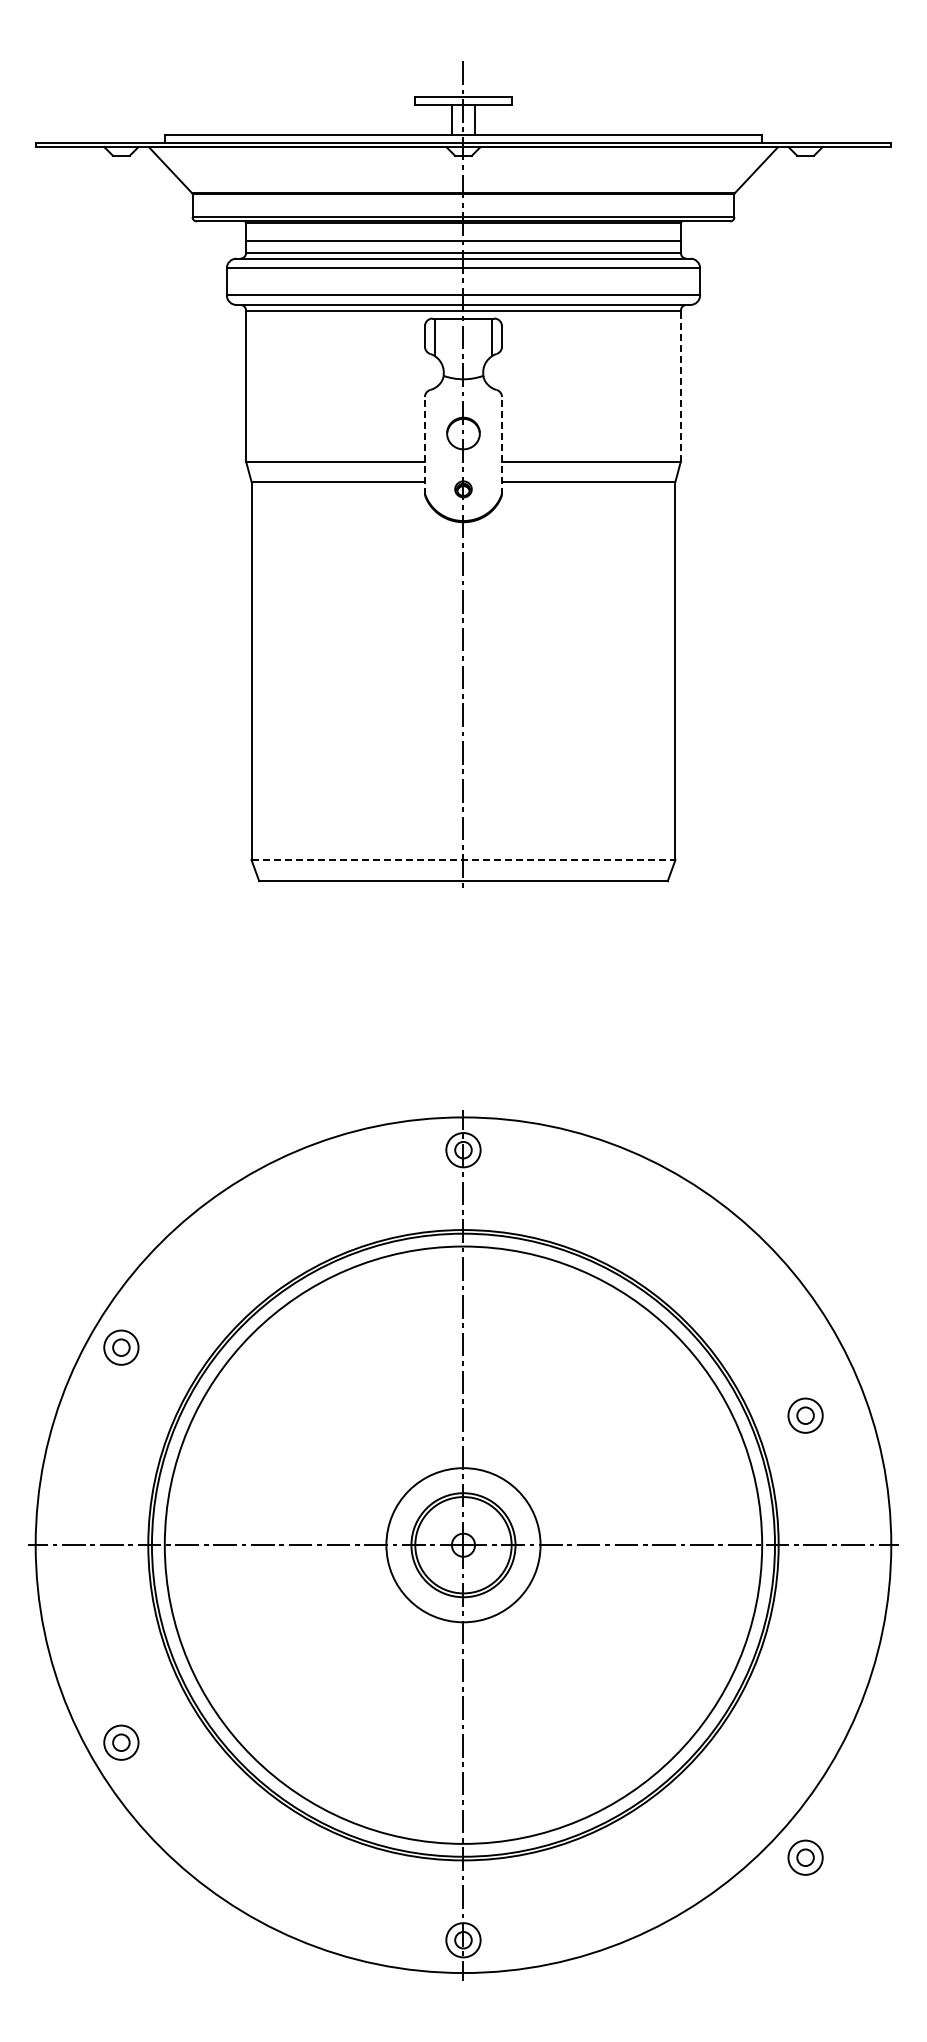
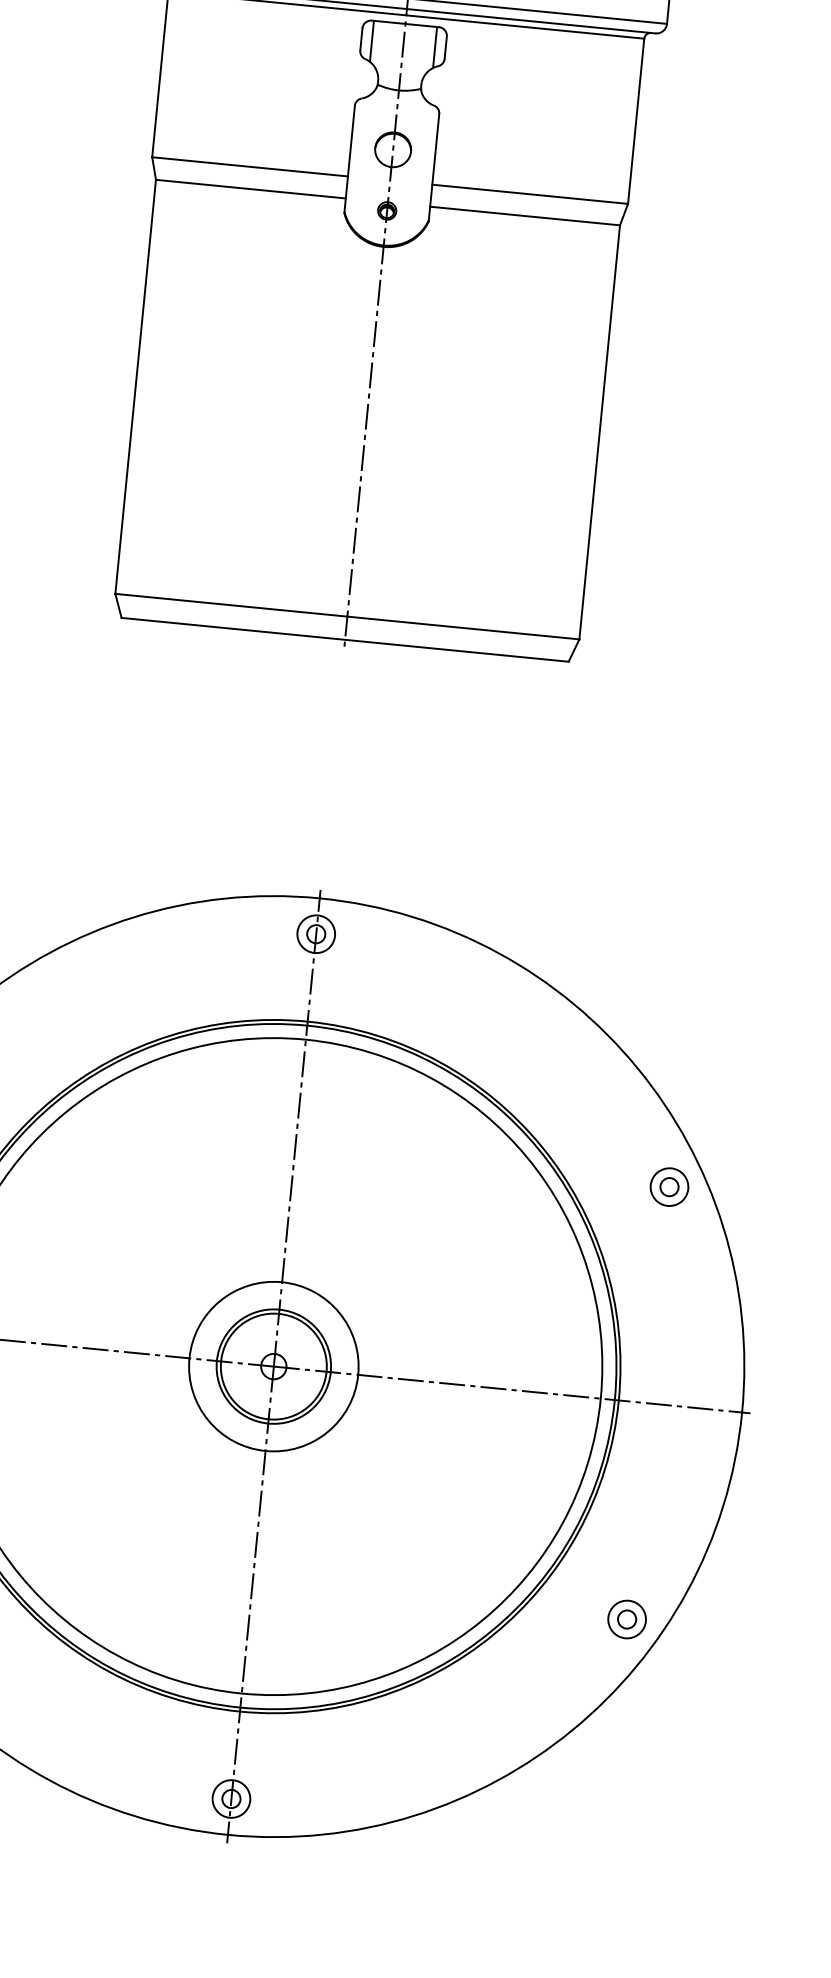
line: (680, 385) -> (635, 120), dashed -> solid
line: (424, 445) -> (349, 158), dashed -> solid
line: (502, 445) -> (434, 167), dashed -> solid
line: (463, 860) -> (347, 617), dashed -> solid
part: (805, 1415) -> (669, 1186), moved
part: (805, 1857) -> (627, 1619), moved

